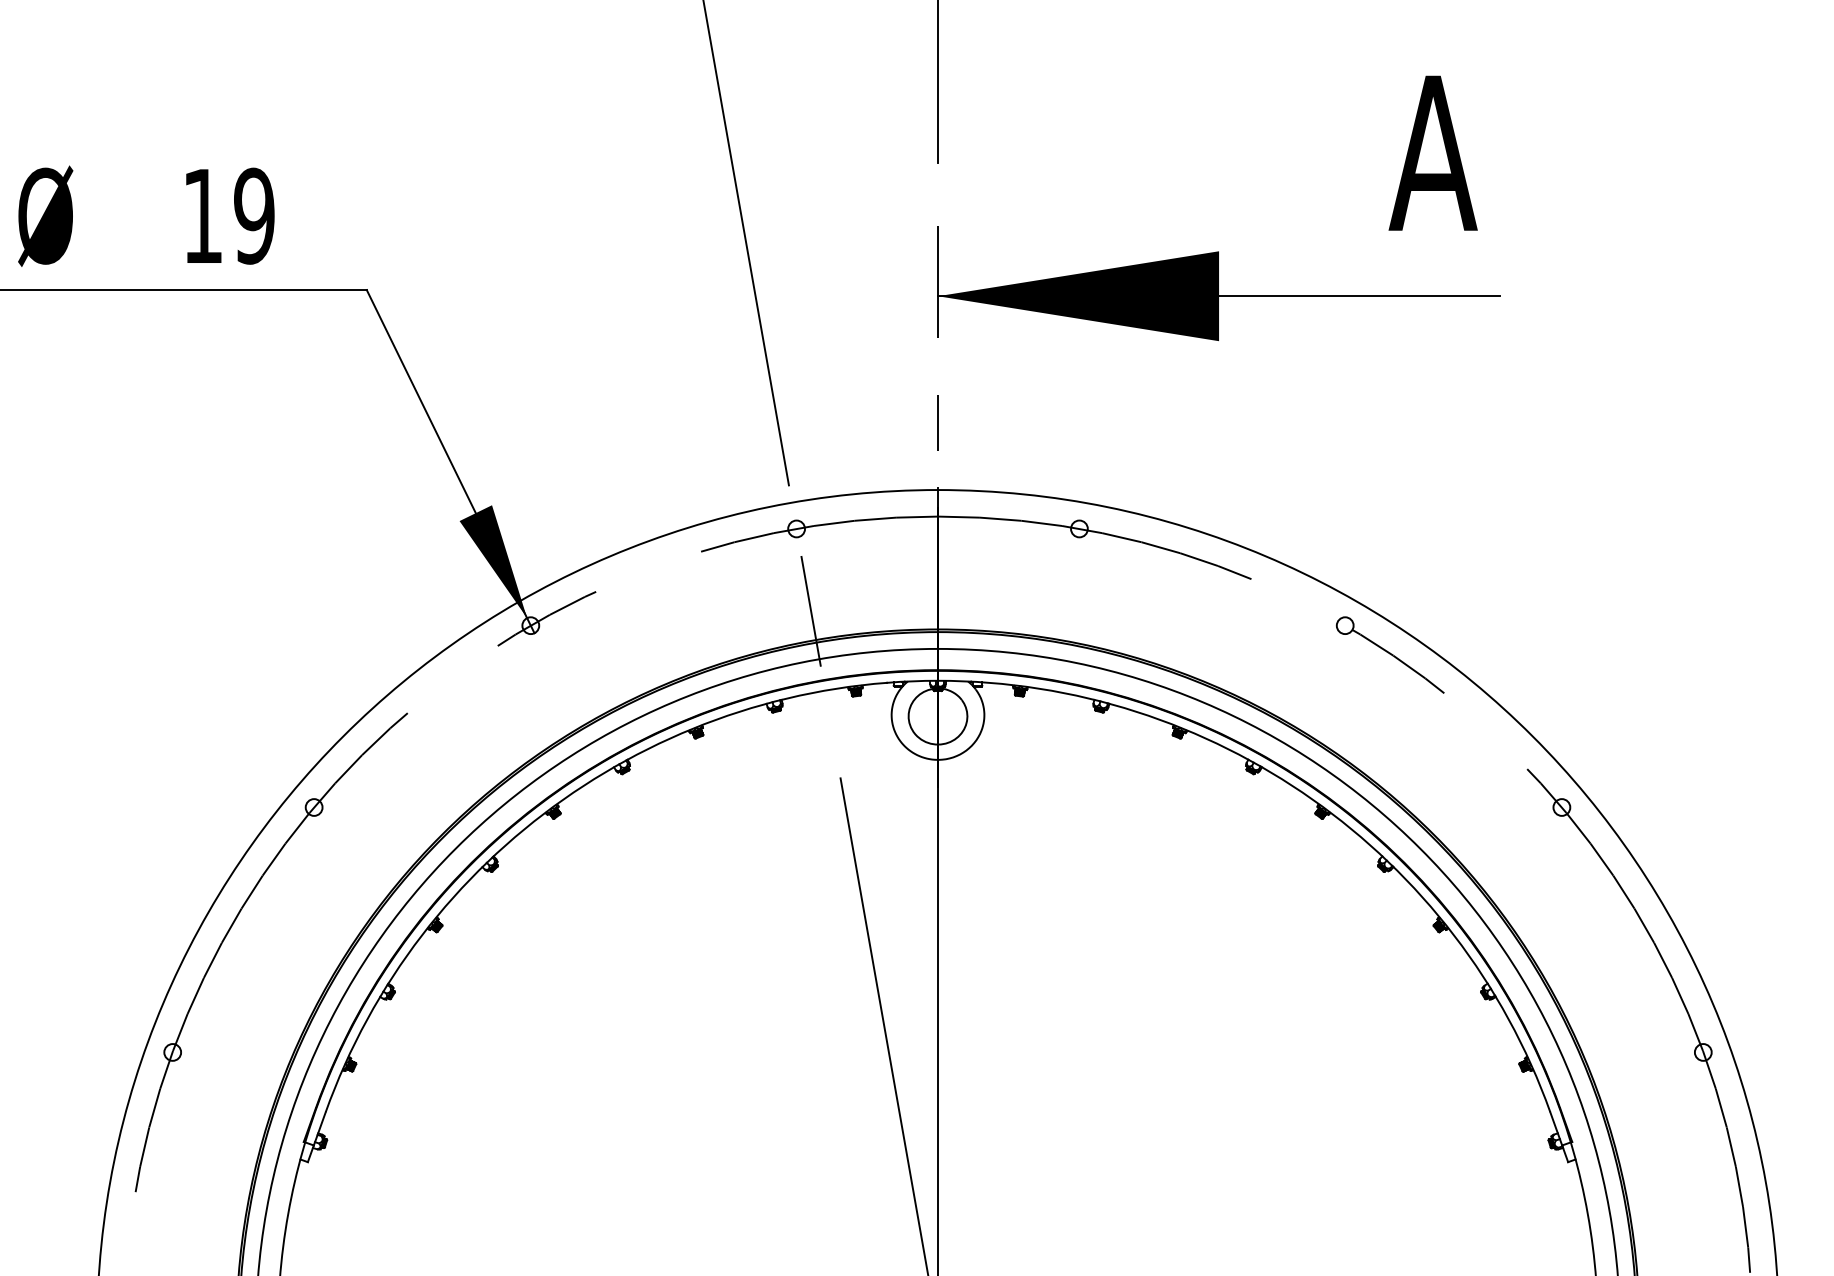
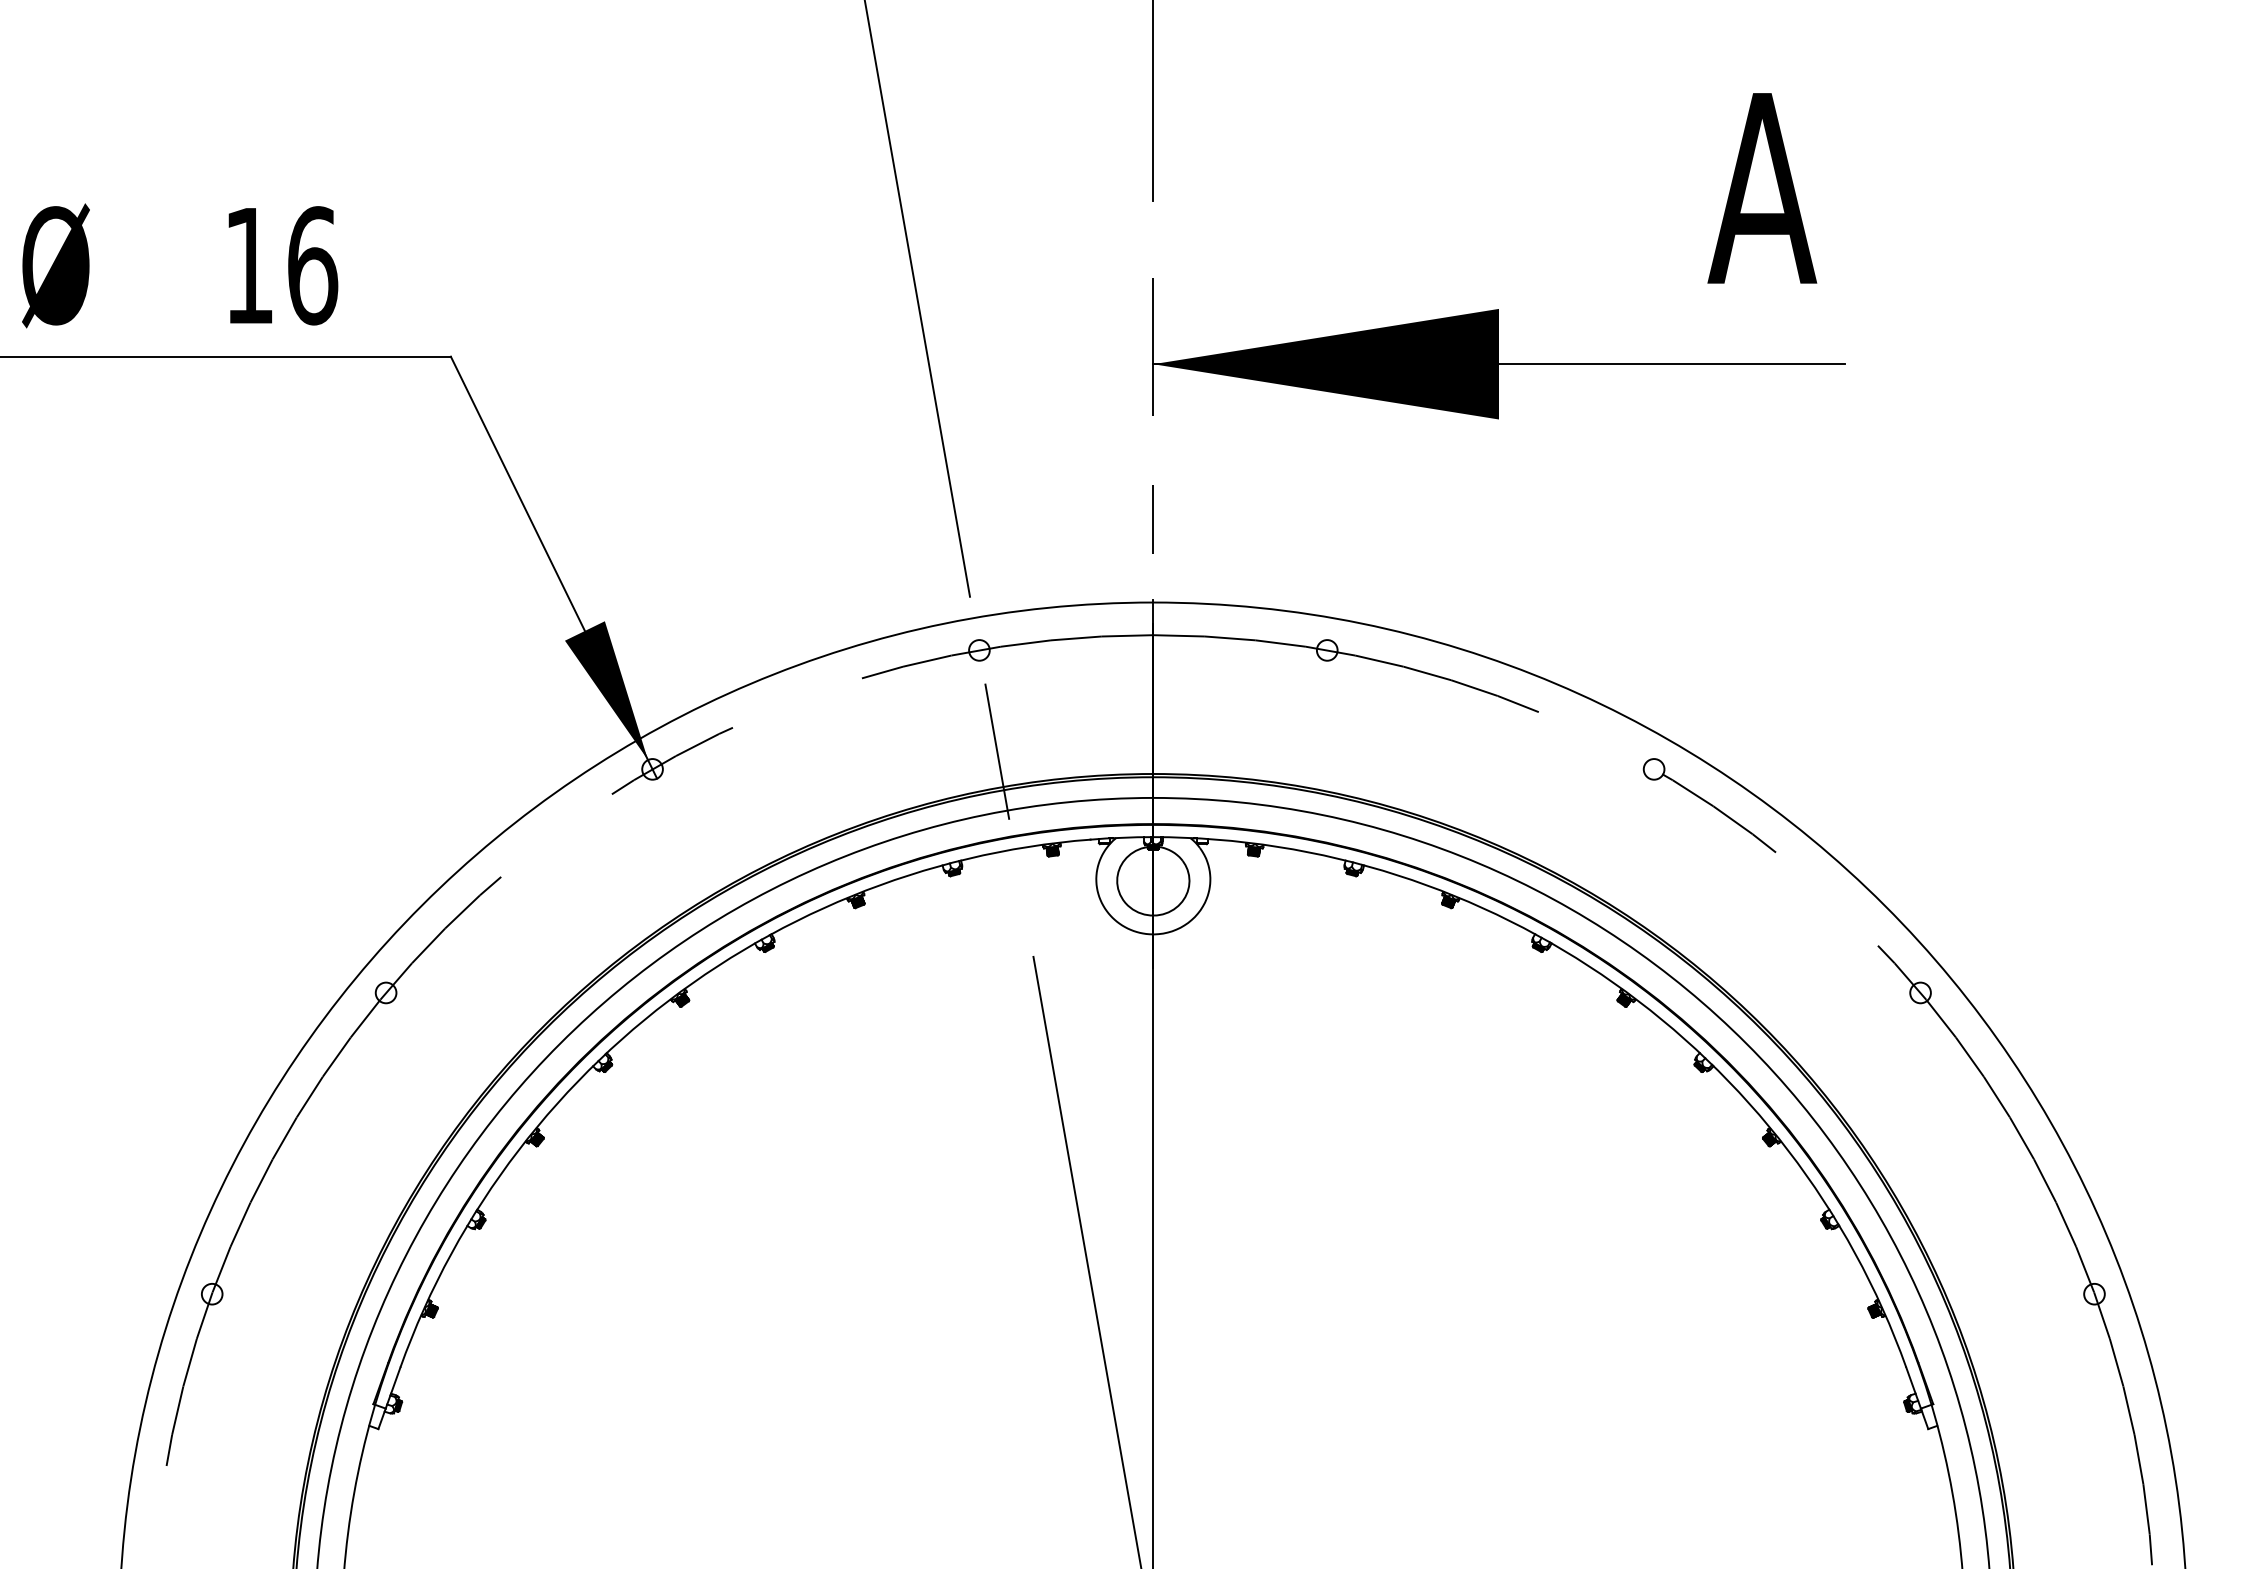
text: (254, 215) -> (312, 264), 19 -> 16

